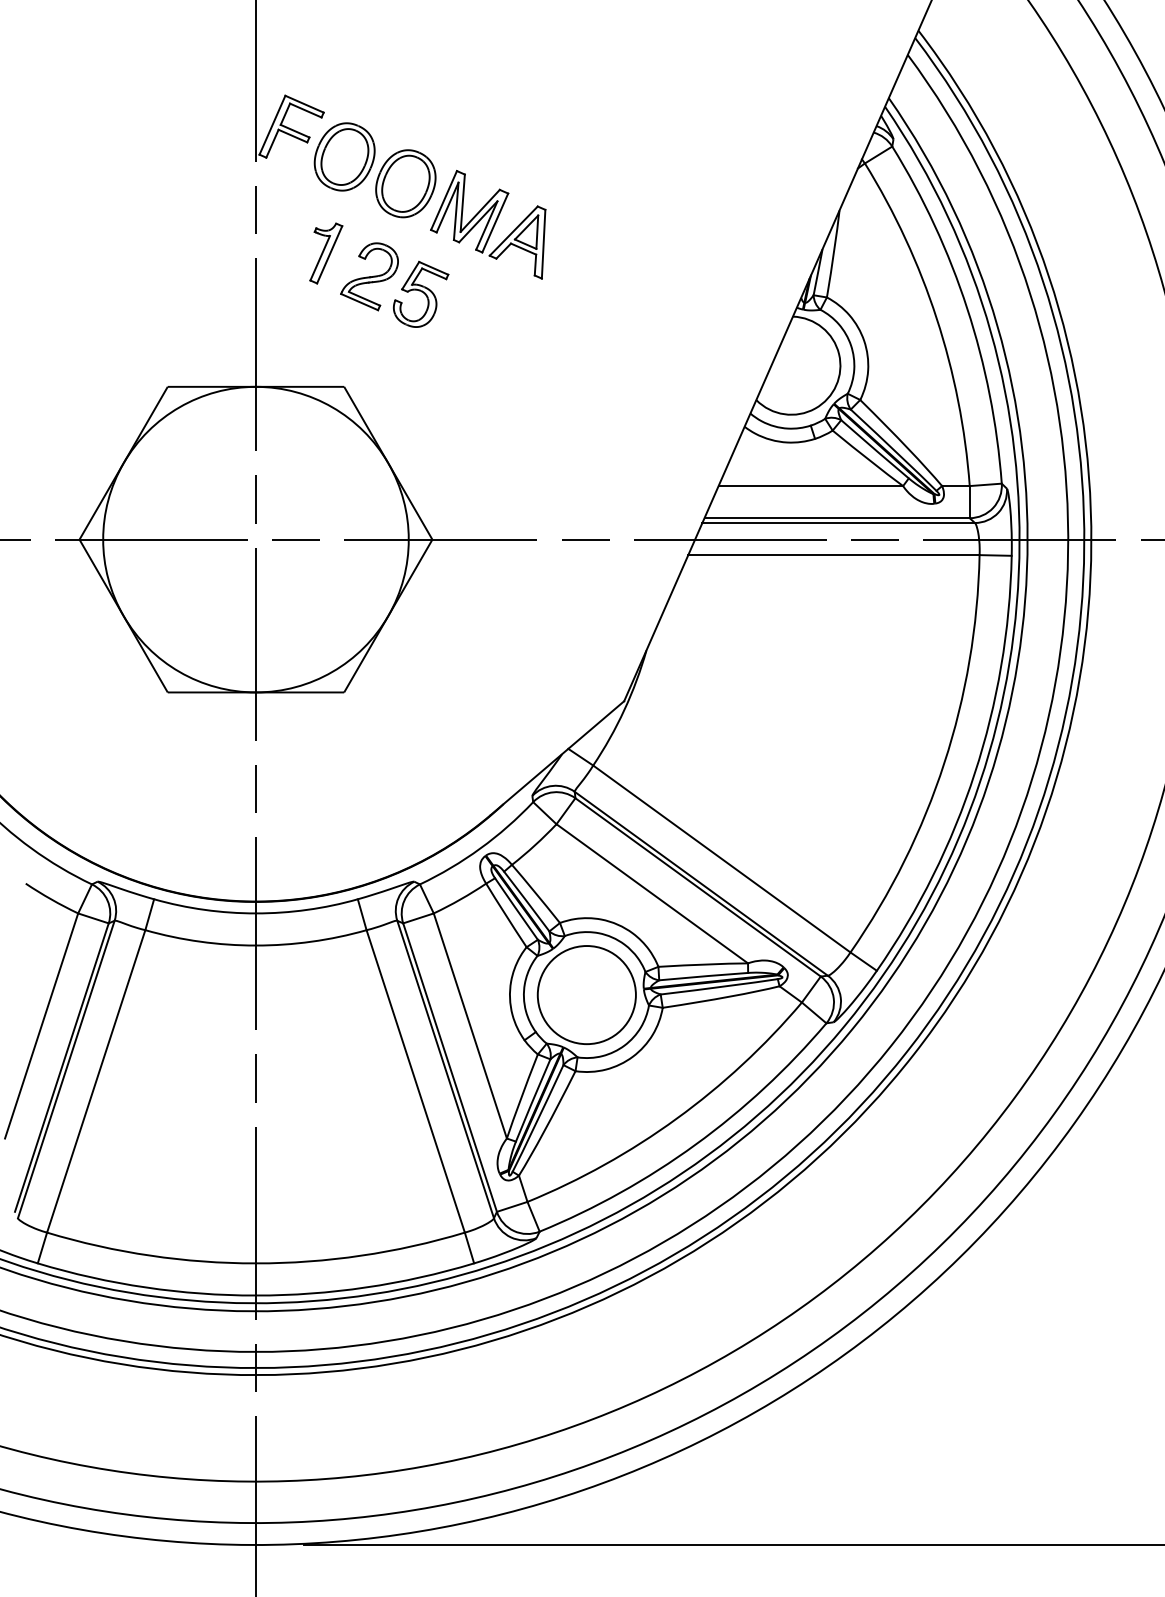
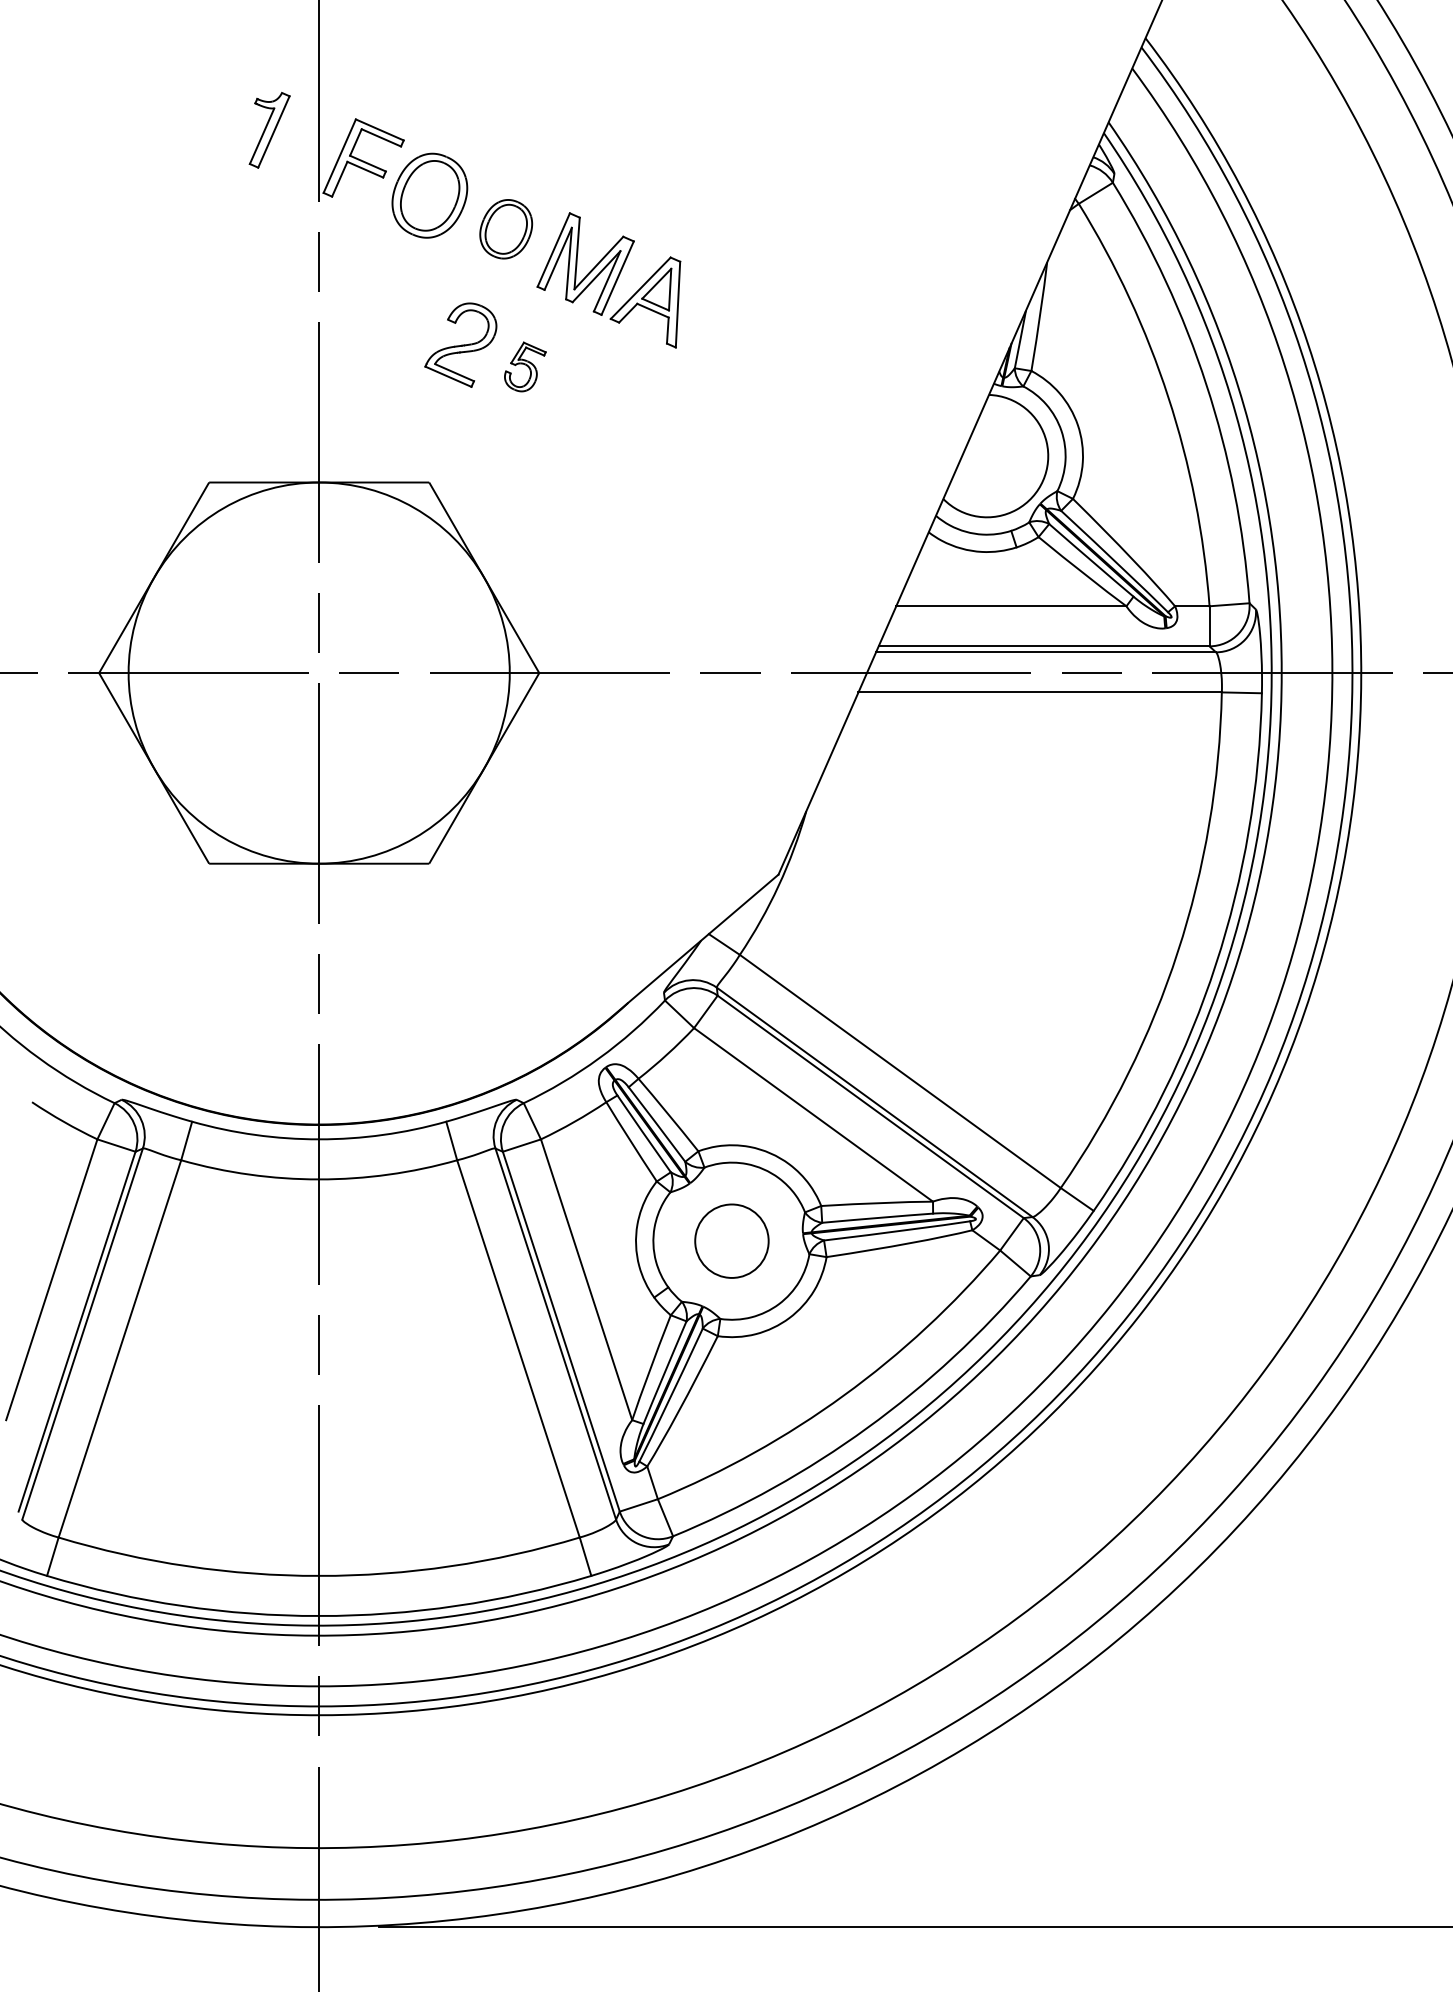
part: (405, 183) -> (505, 228), size x0.7
part: (326, 253) -> (269, 130), moved
part: (421, 293) -> (525, 366), size x0.6
circle: (586, 995) -> (731, 1241), size x0.6

